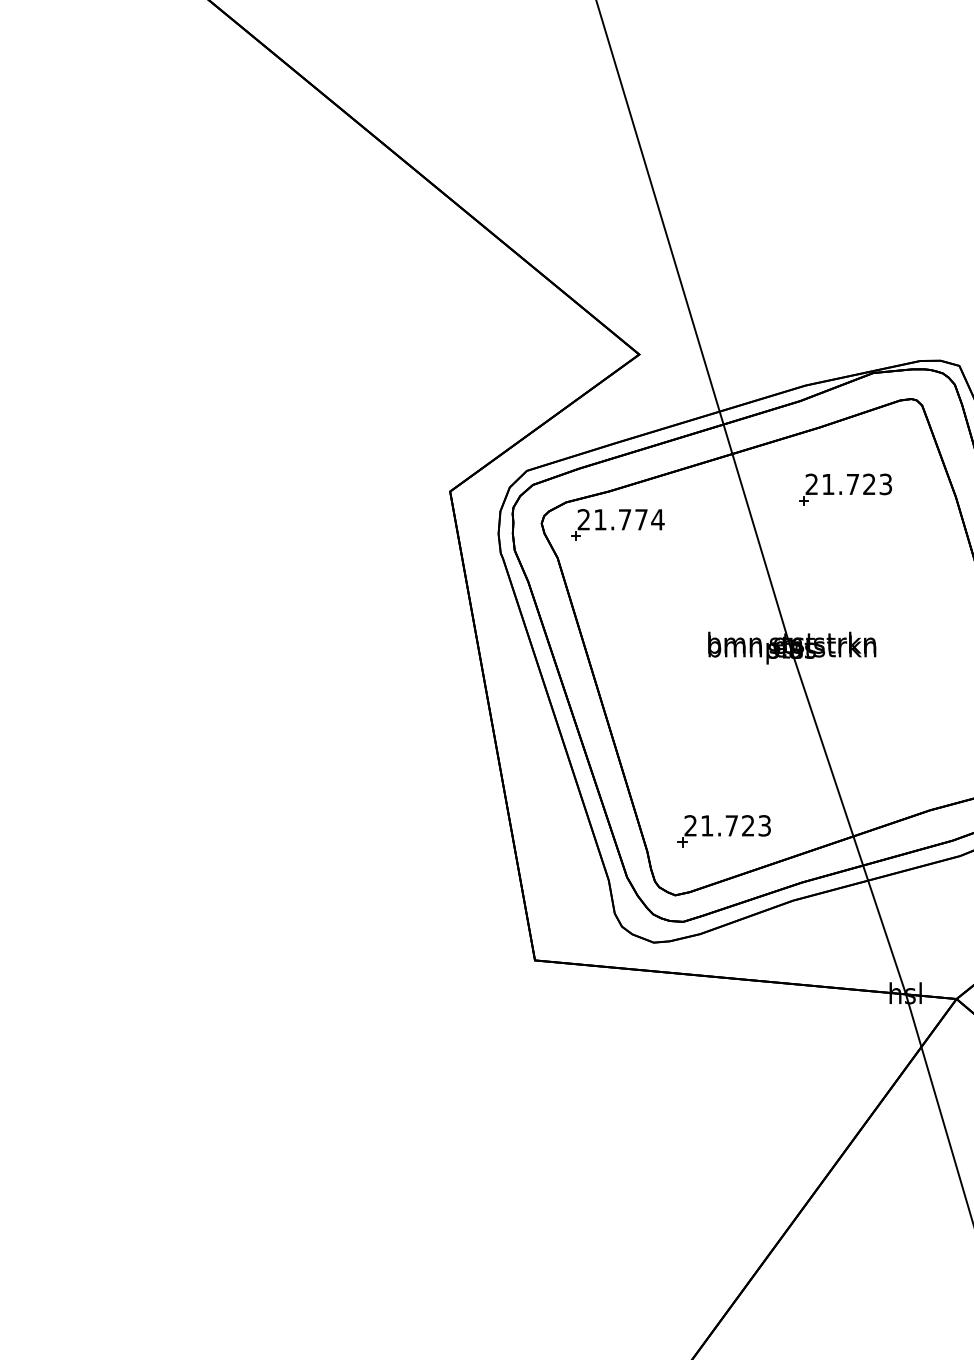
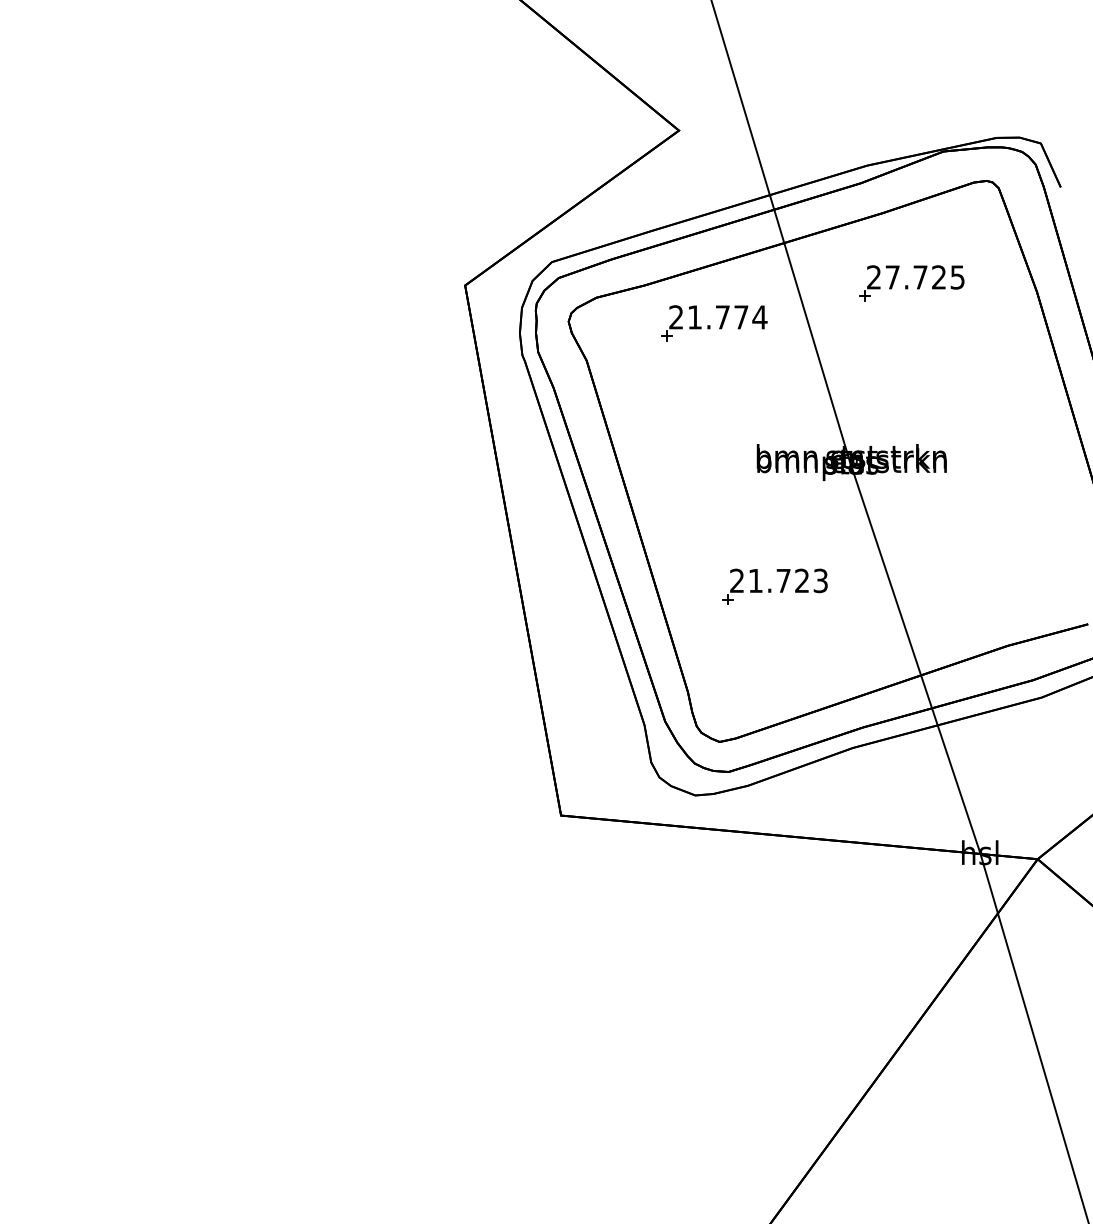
text: (856, 483) -> (924, 276), 21.723 -> 27.725
part: (617, 524) -> (714, 322), moved
part: (723, 831) -> (774, 587), moved

